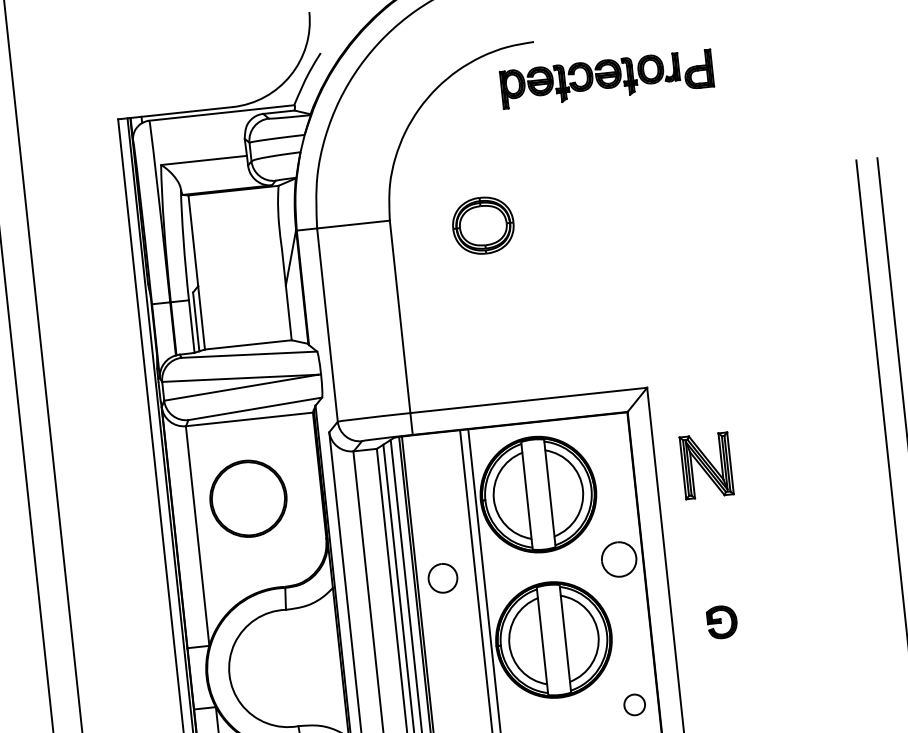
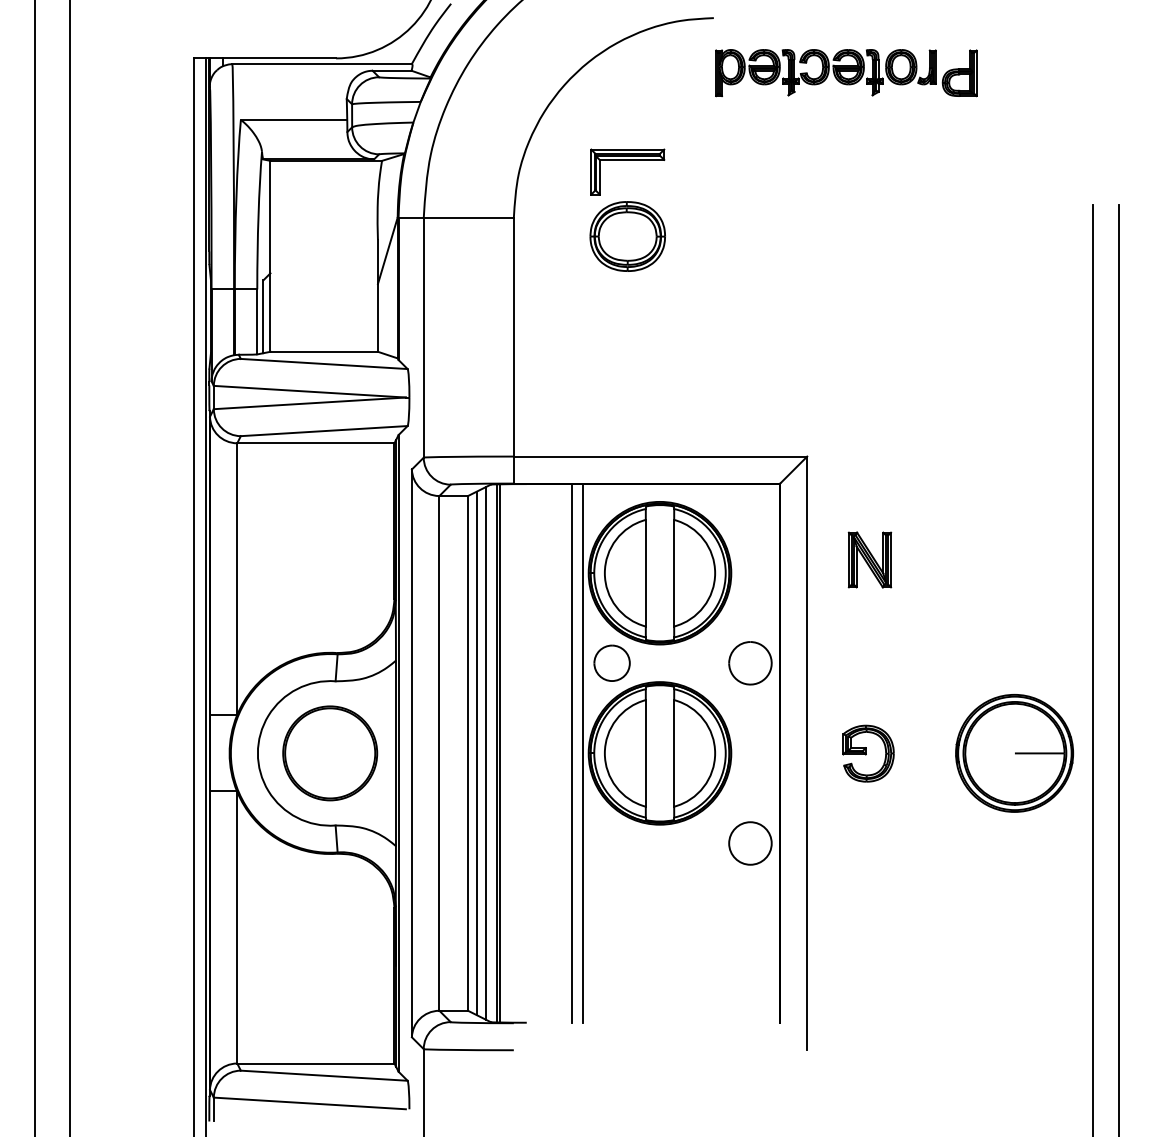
part: (607, 79) -> (846, 73), moved
part: (476, 164) -> (627, 160), added
part: (706, 465) -> (869, 559), size x0.71
part: (248, 498) -> (330, 753), moved
part: (442, 577) -> (611, 662), moved
part: (840, 609) -> (1014, 753), added
part: (722, 622) -> (868, 753), size x1.43
circle: (634, 704) -> (750, 843), size x1.67

